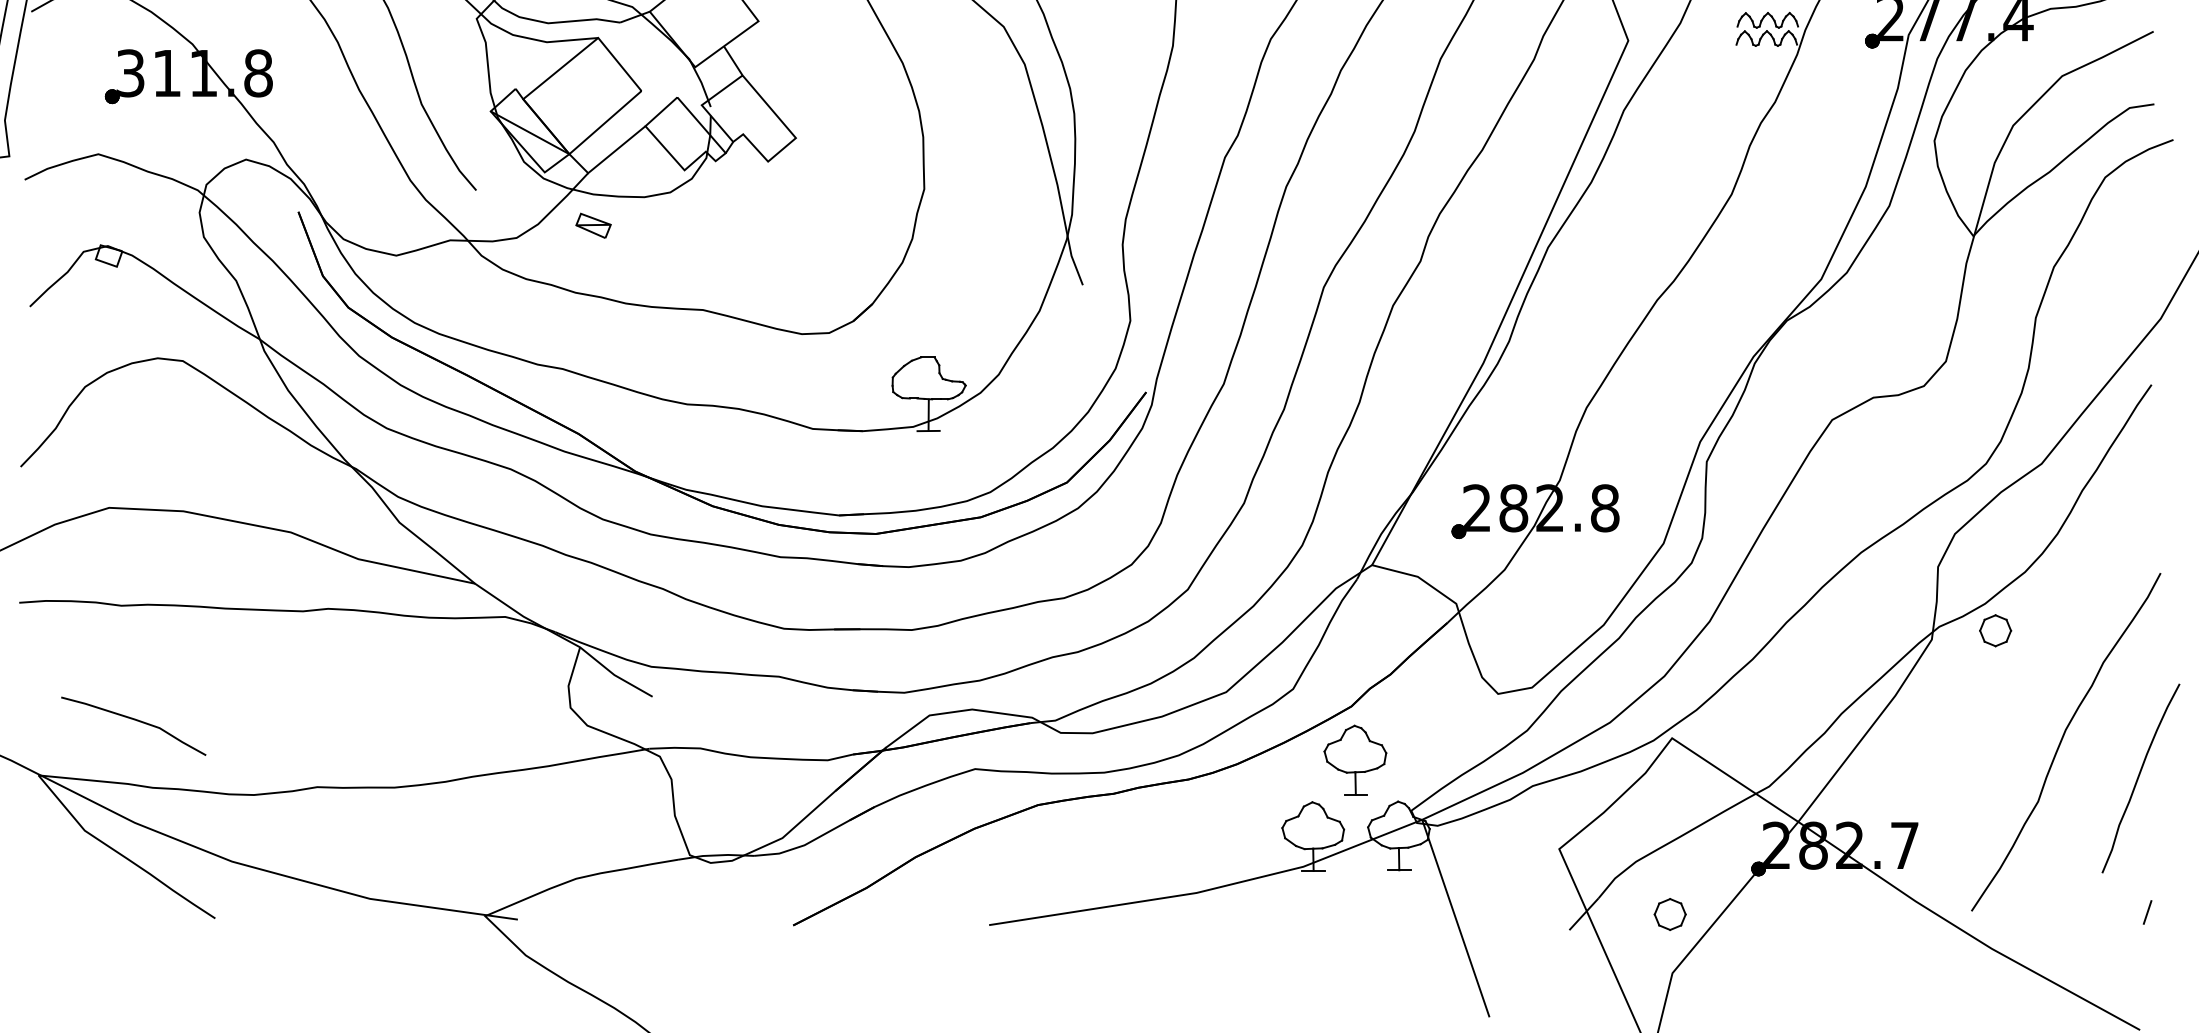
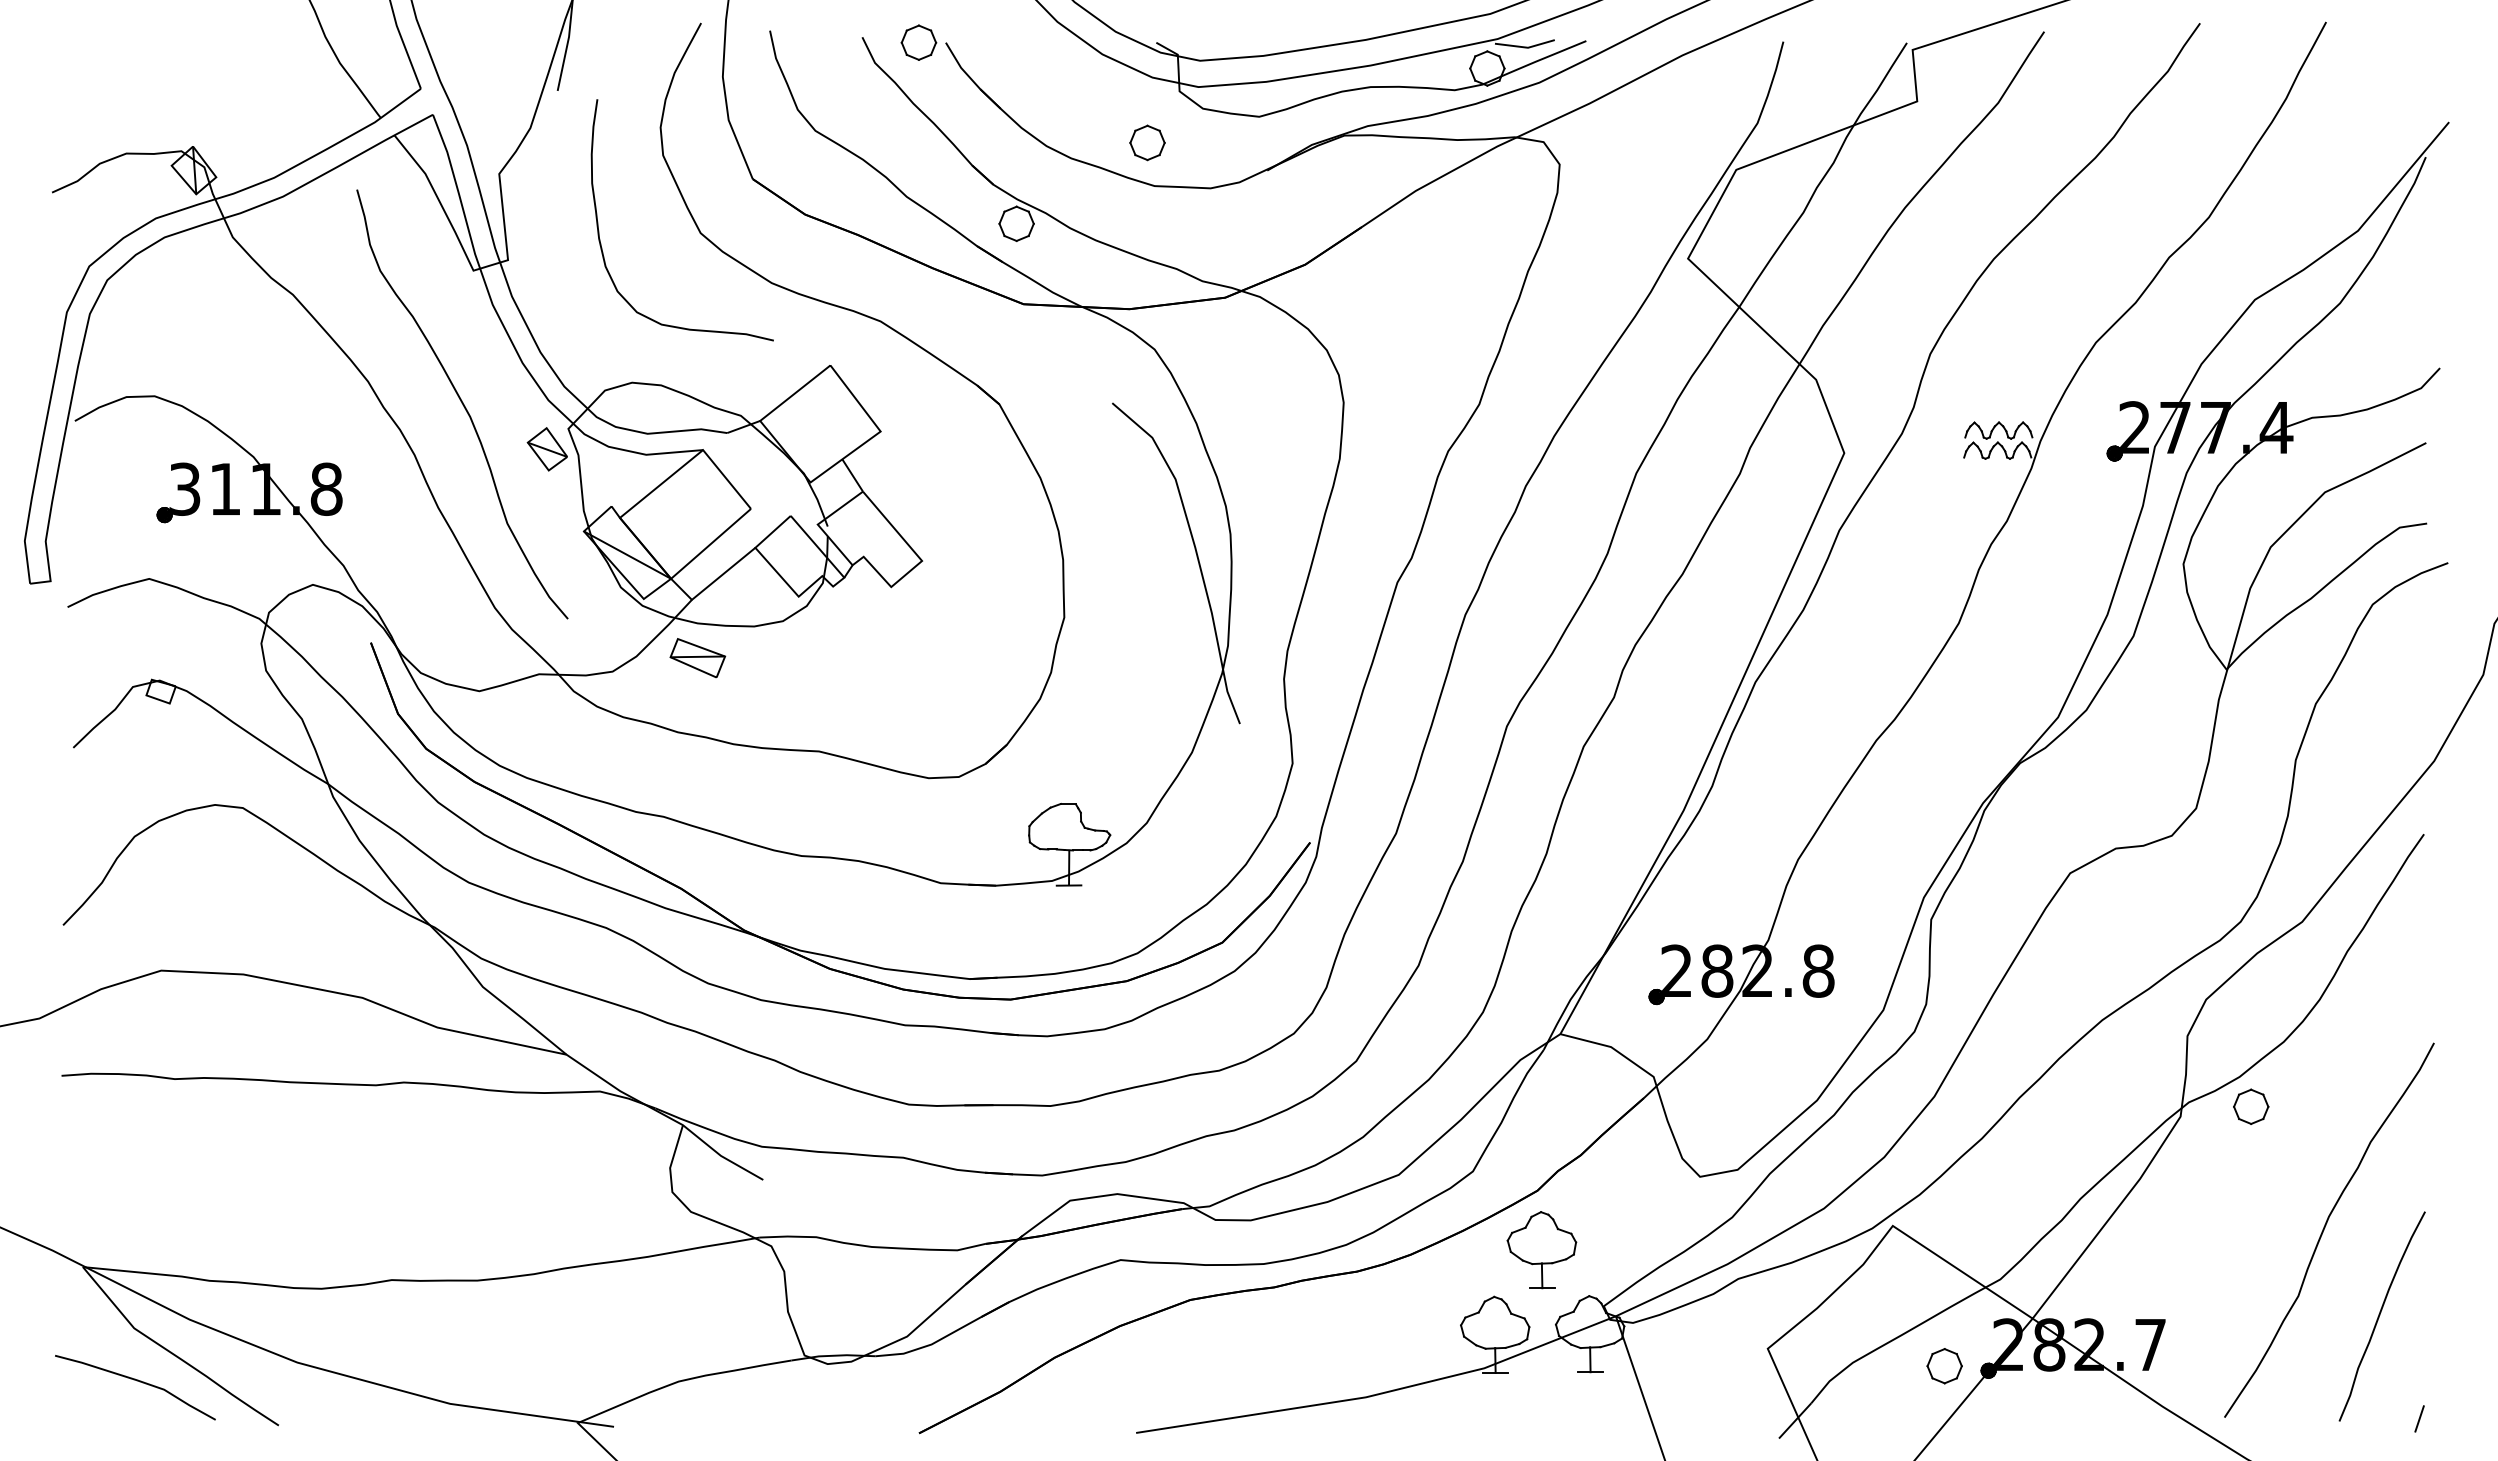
part: (456, 37) -> (546, 449), added
part: (593, 226) -> (697, 658), size x1.43
curve: (134, 720) -> (136, 1381), moved
curve: (2139, 777) -> (2380, 1315), moved
part: (1670, 914) -> (1944, 1366), moved

